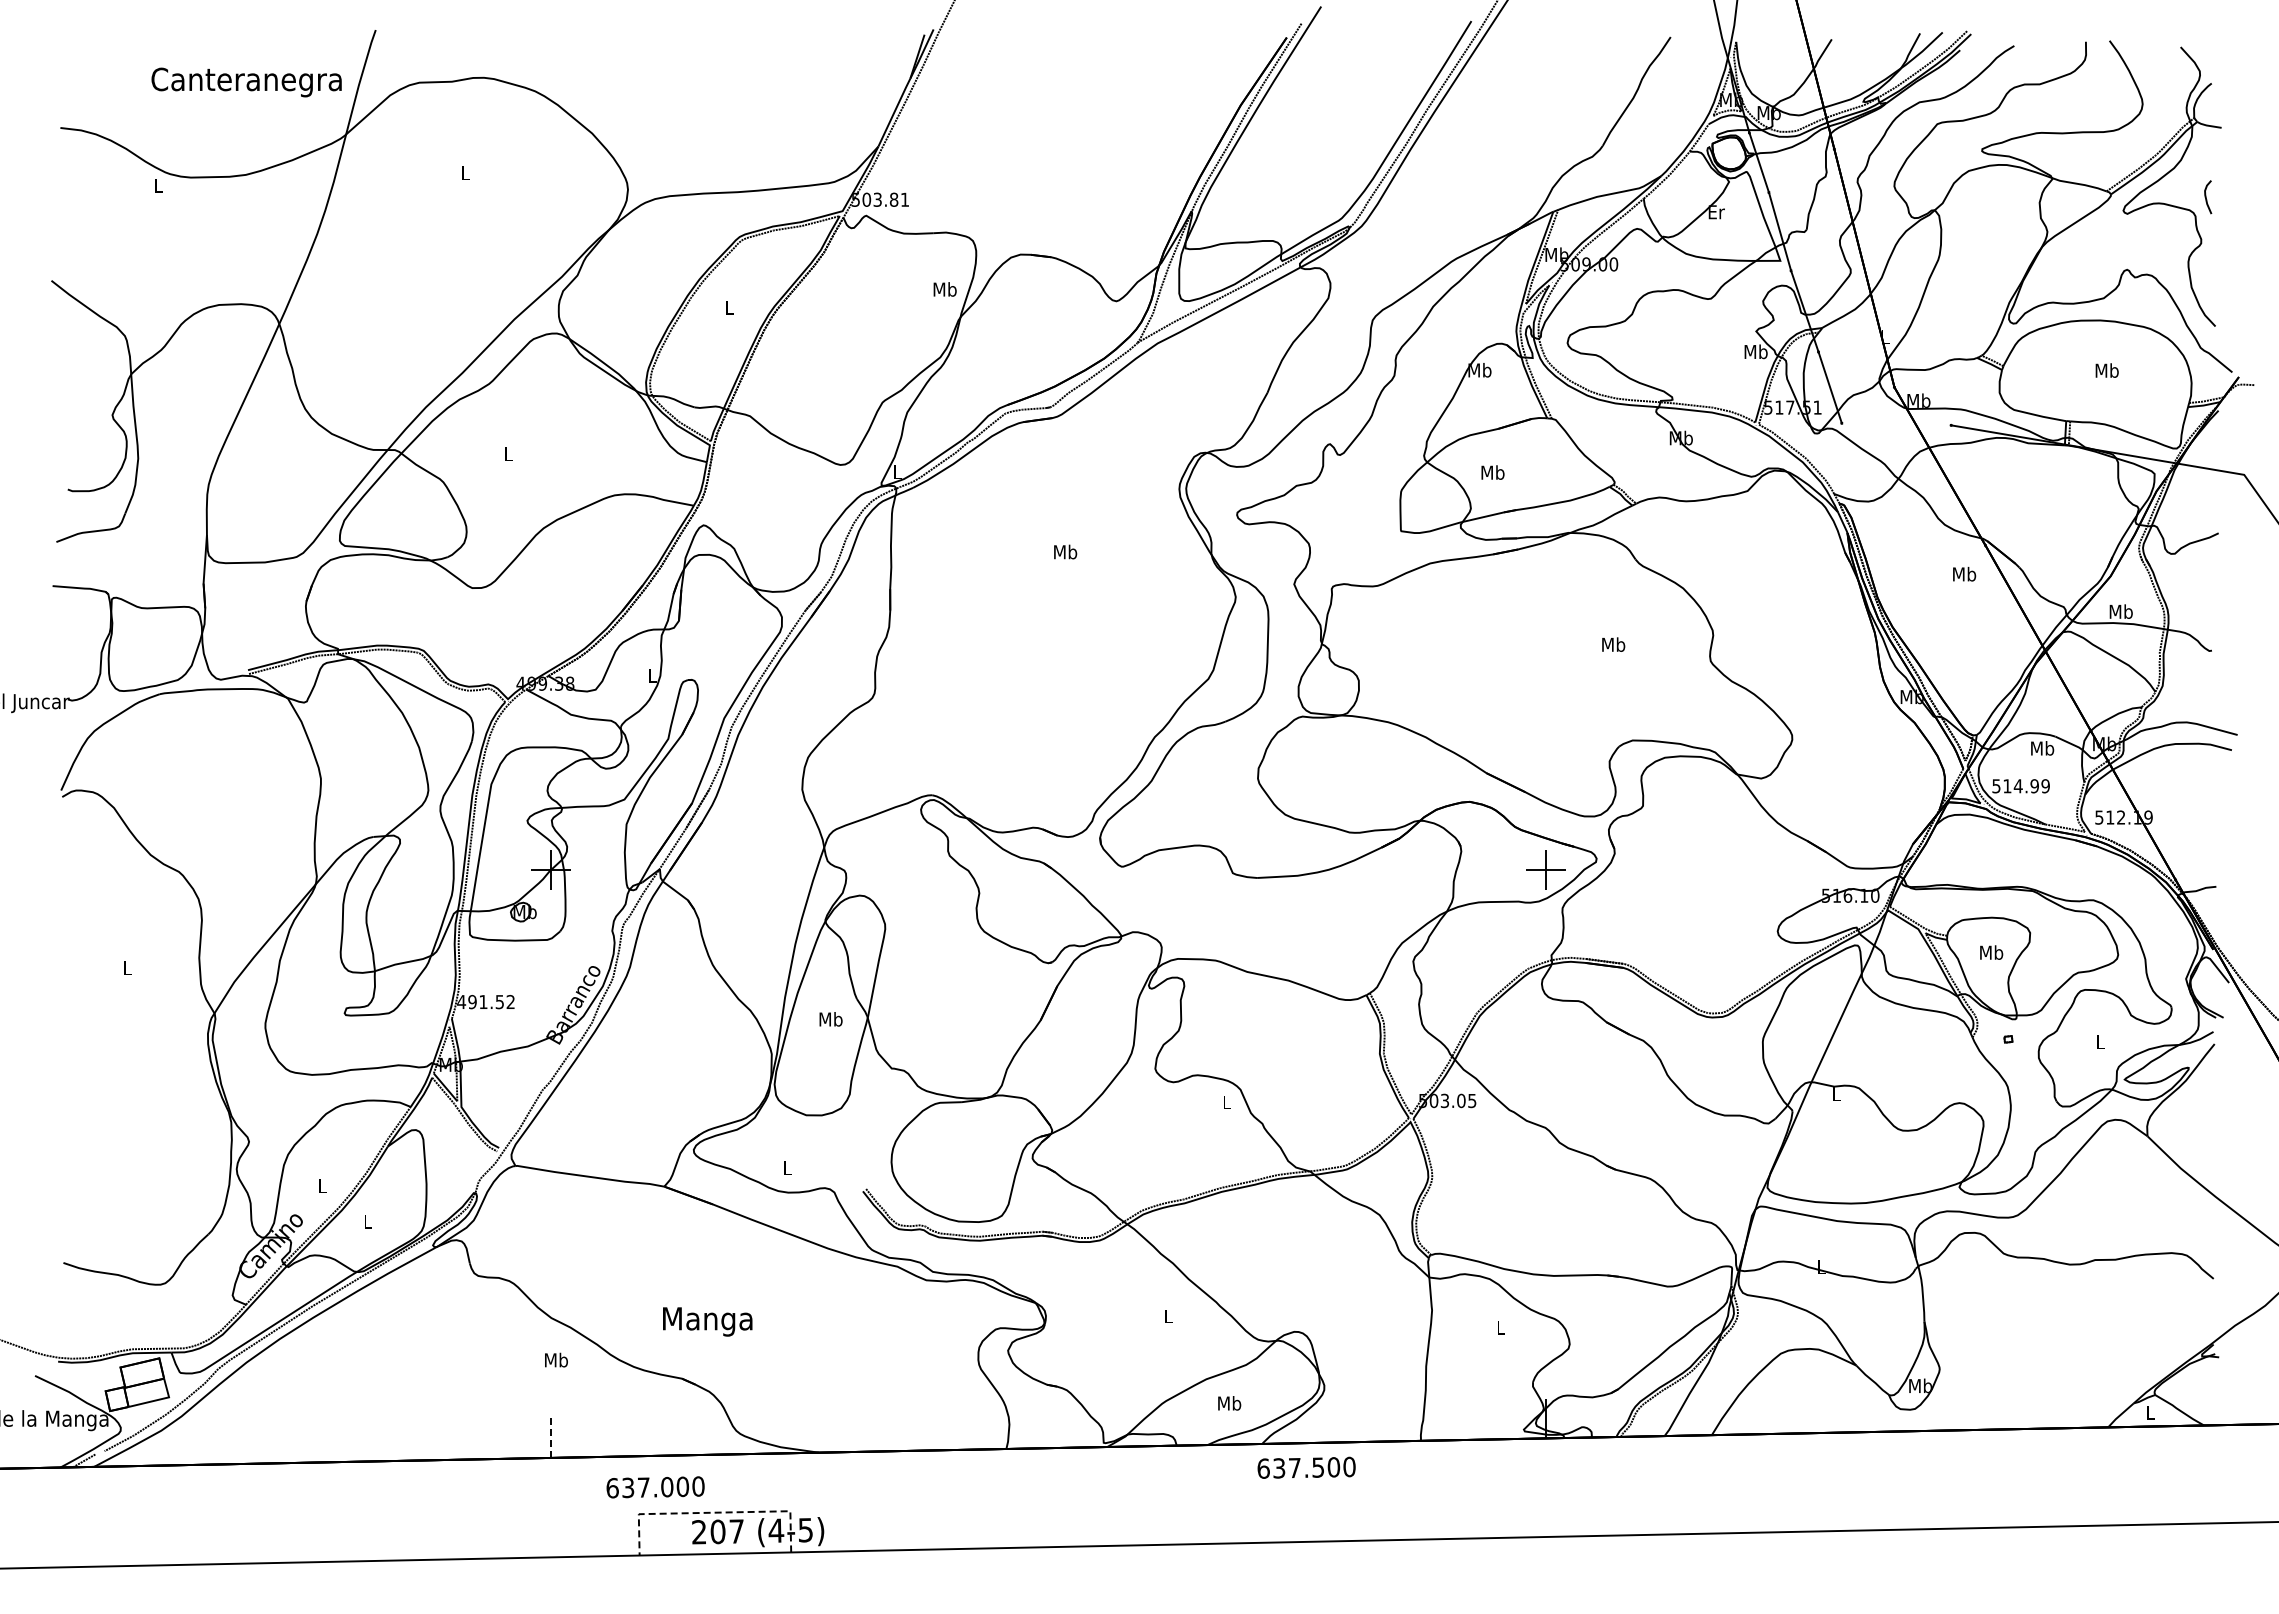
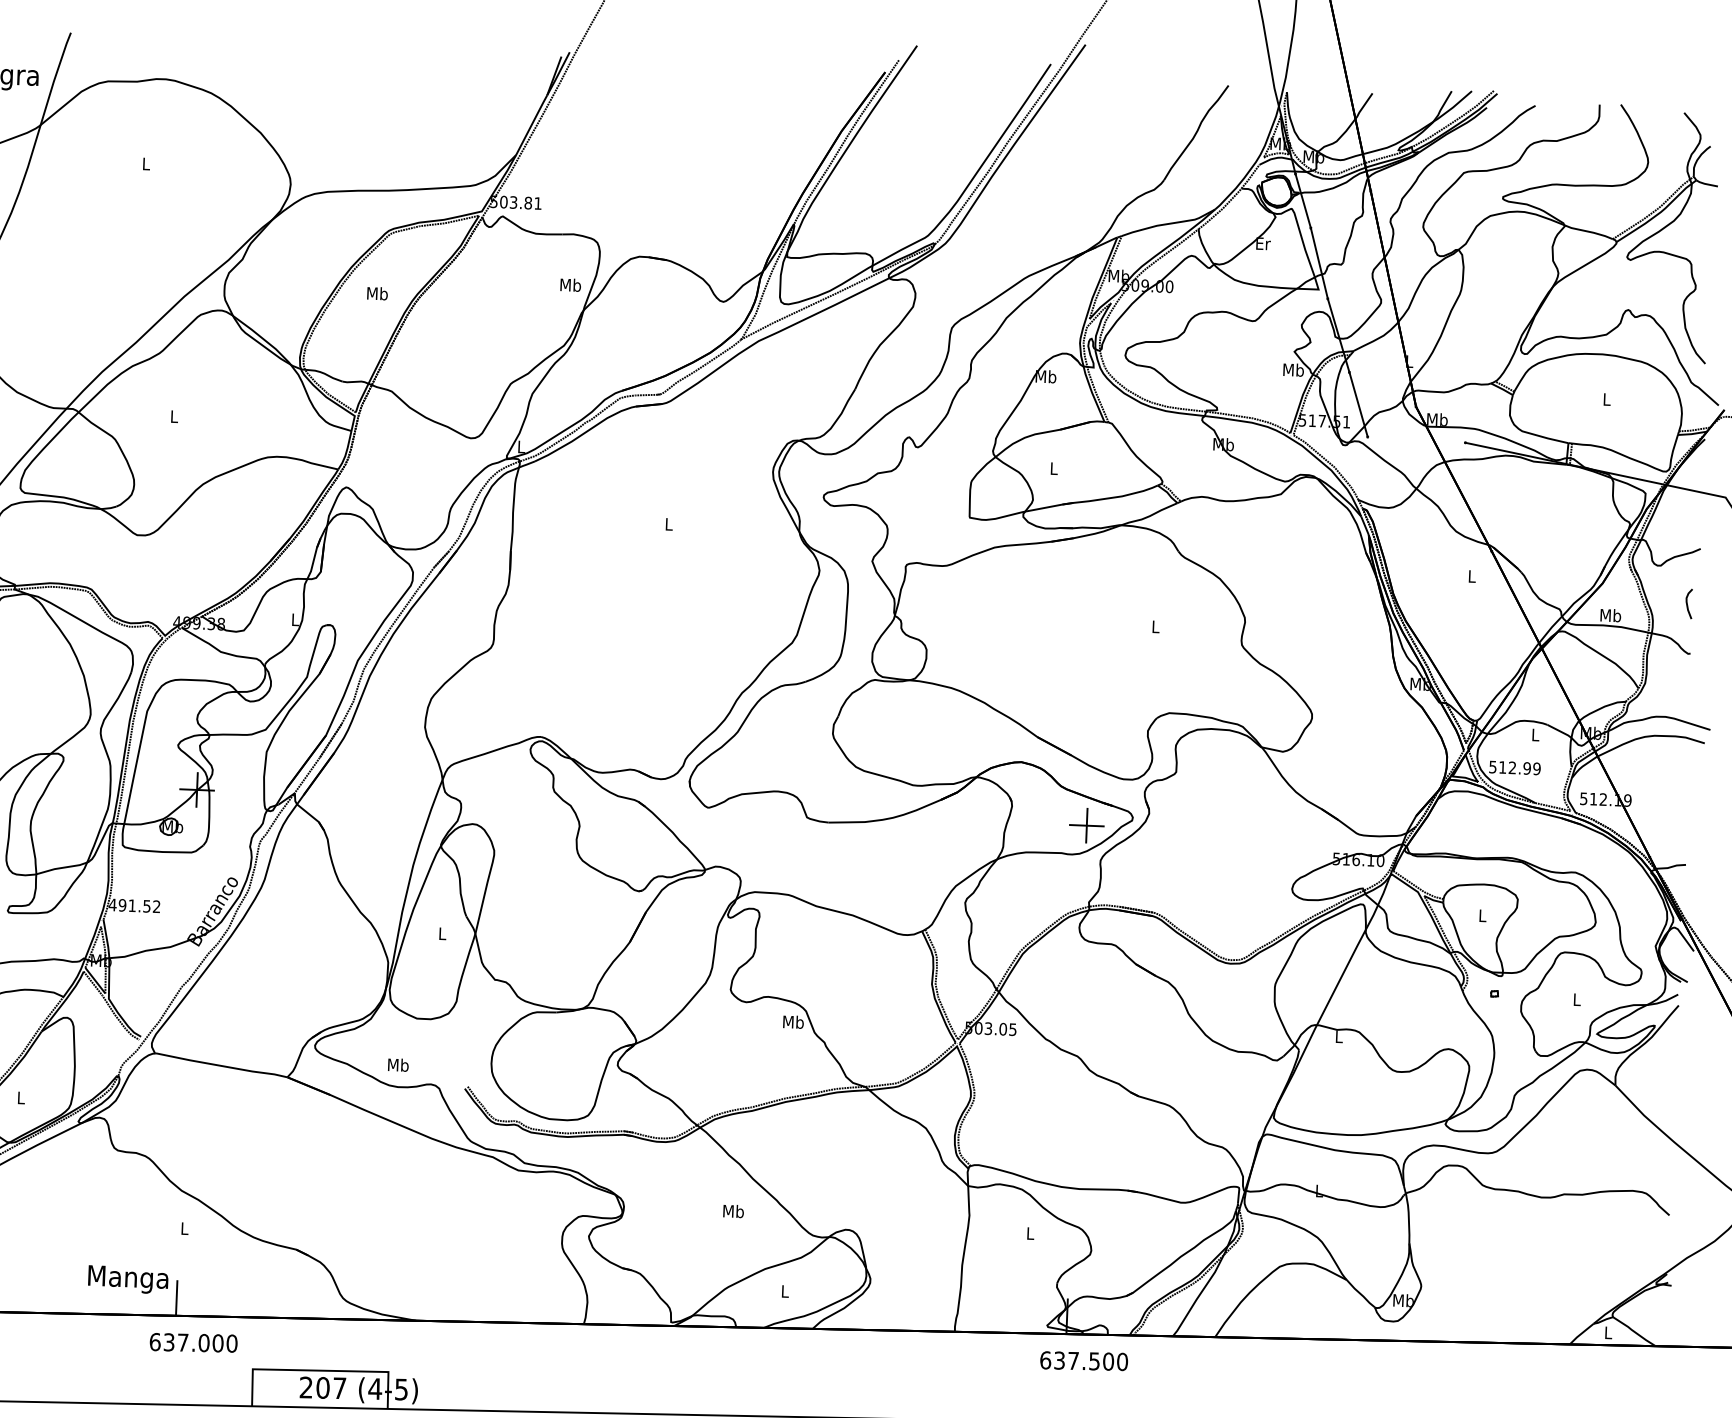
curve: (2206, 197) -> (1687, 604), moved
text: (729, 307) -> (377, 293), L -> Mb
text: (2106, 370) -> (1606, 399), Mb -> L
text: (1492, 472) -> (1053, 468), Mb -> L
text: (1065, 551) -> (668, 523), Mb -> L
text: (1964, 573) -> (1472, 575), Mb -> L
text: (1613, 644) -> (1155, 626), Mb -> L
text: (2042, 748) -> (1535, 735), Mb -> L
text: (2017, 786) -> (1511, 768), 514.99 -> 512.99
text: (1991, 952) -> (1482, 915), Mb -> L
text: (830, 1019) -> (442, 933), Mb -> L
text: (1226, 1102) -> (793, 1022), L -> Mb
text: (787, 1167) -> (398, 1064), L -> Mb
text: (1168, 1316) -> (733, 1211), L -> Mb
text: (707, 1321) -> (128, 1279), moved
text: (556, 1359) -> (184, 1227), Mb -> L
text: (1229, 1403) -> (784, 1291), Mb -> L
line: (550, 1438) -> (176, 1298), dashed -> solid
text: (1306, 1467) -> (1084, 1360), moved
text: (655, 1487) -> (193, 1342), moved
line: (714, 1512) -> (320, 1370), dashed -> solid

